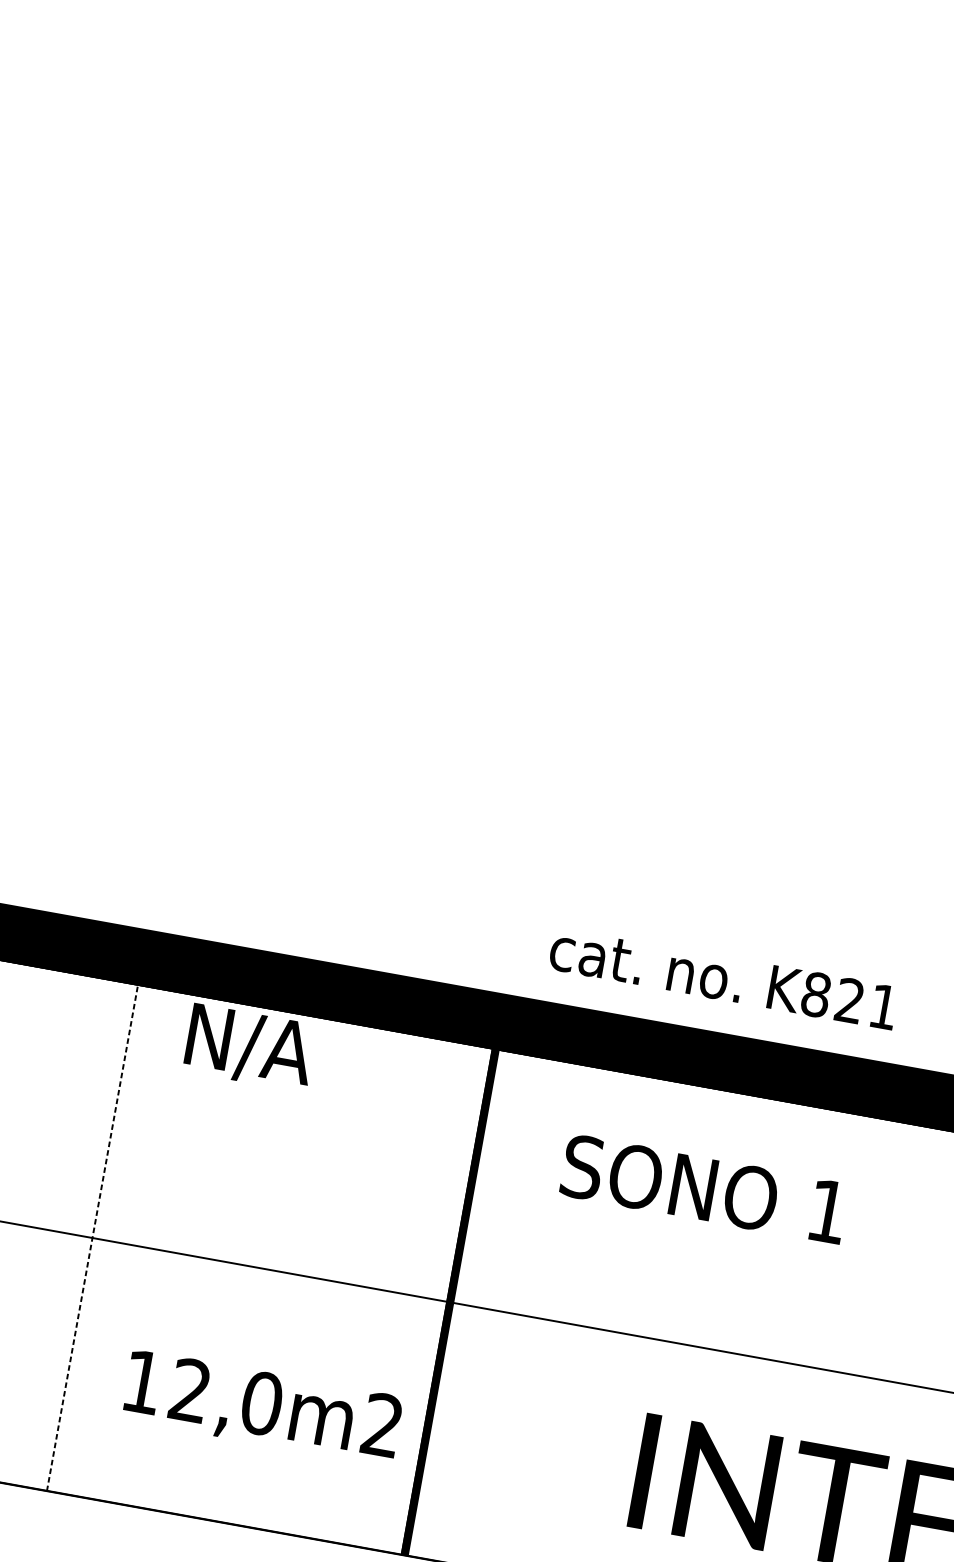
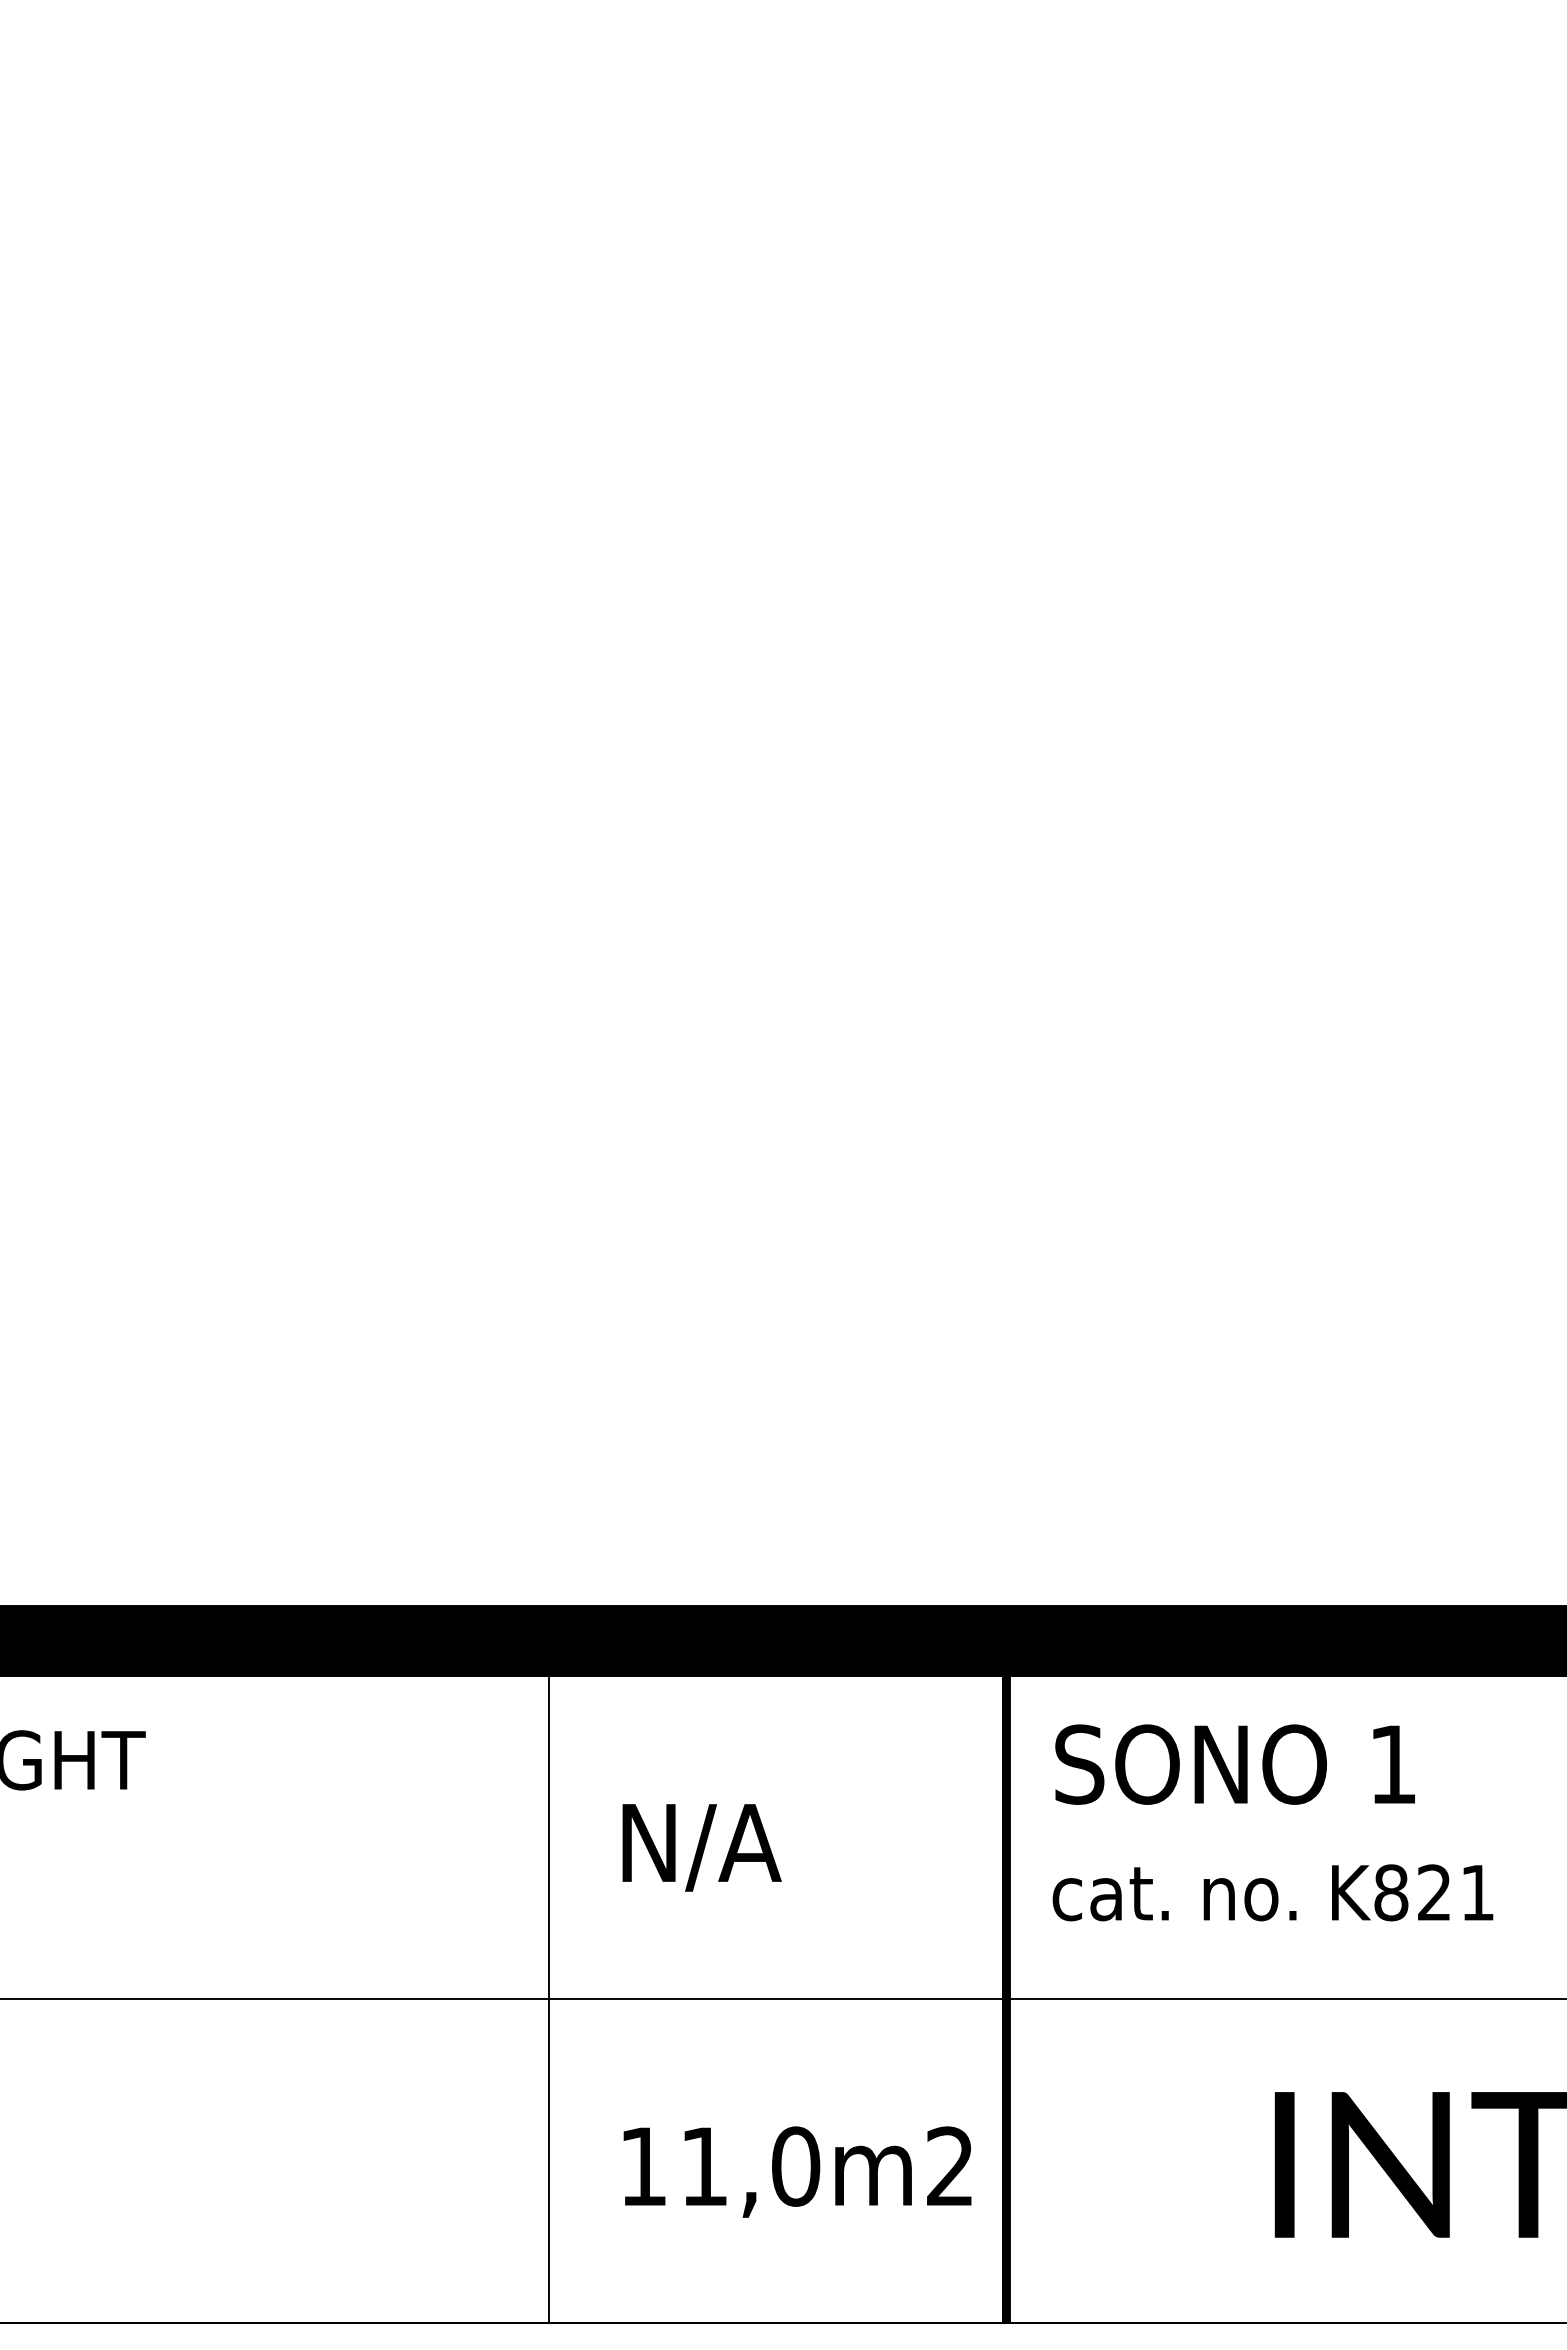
text: (723, 977) -> (1272, 1892), moved
text: (249, 1047) -> (701, 1847), moved
text: (703, 1189) -> (1234, 1764), moved
line: (92, 1238) -> (549, 1999), dashed -> solid
text: (189, 1389) -> (703, 2165), 12,0m2 -> 11,0m2

